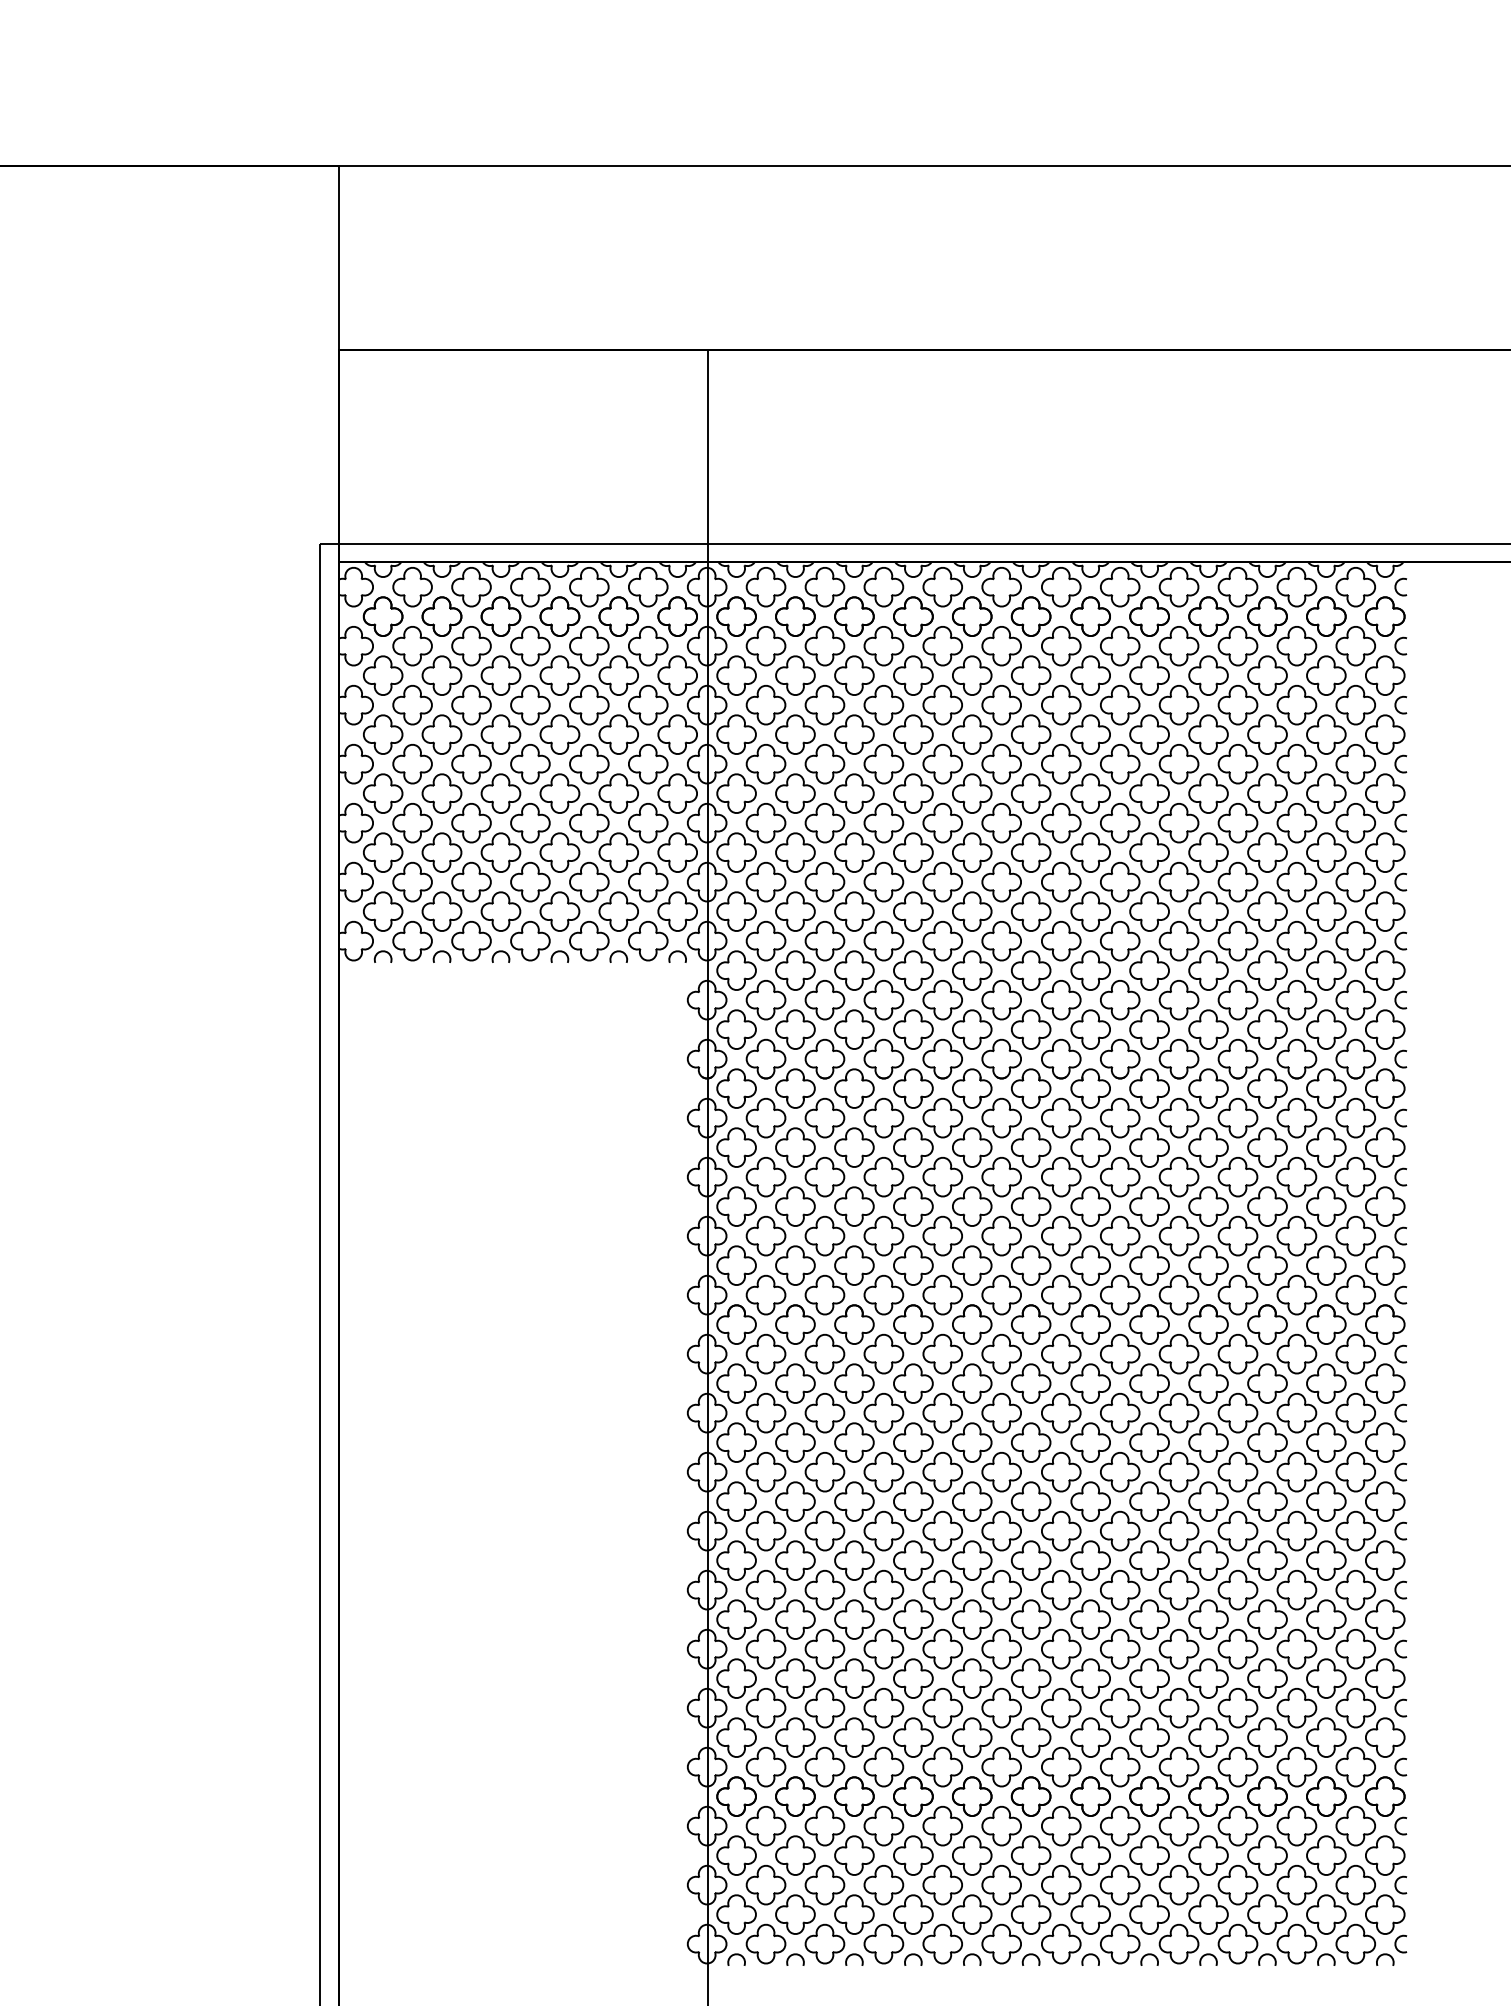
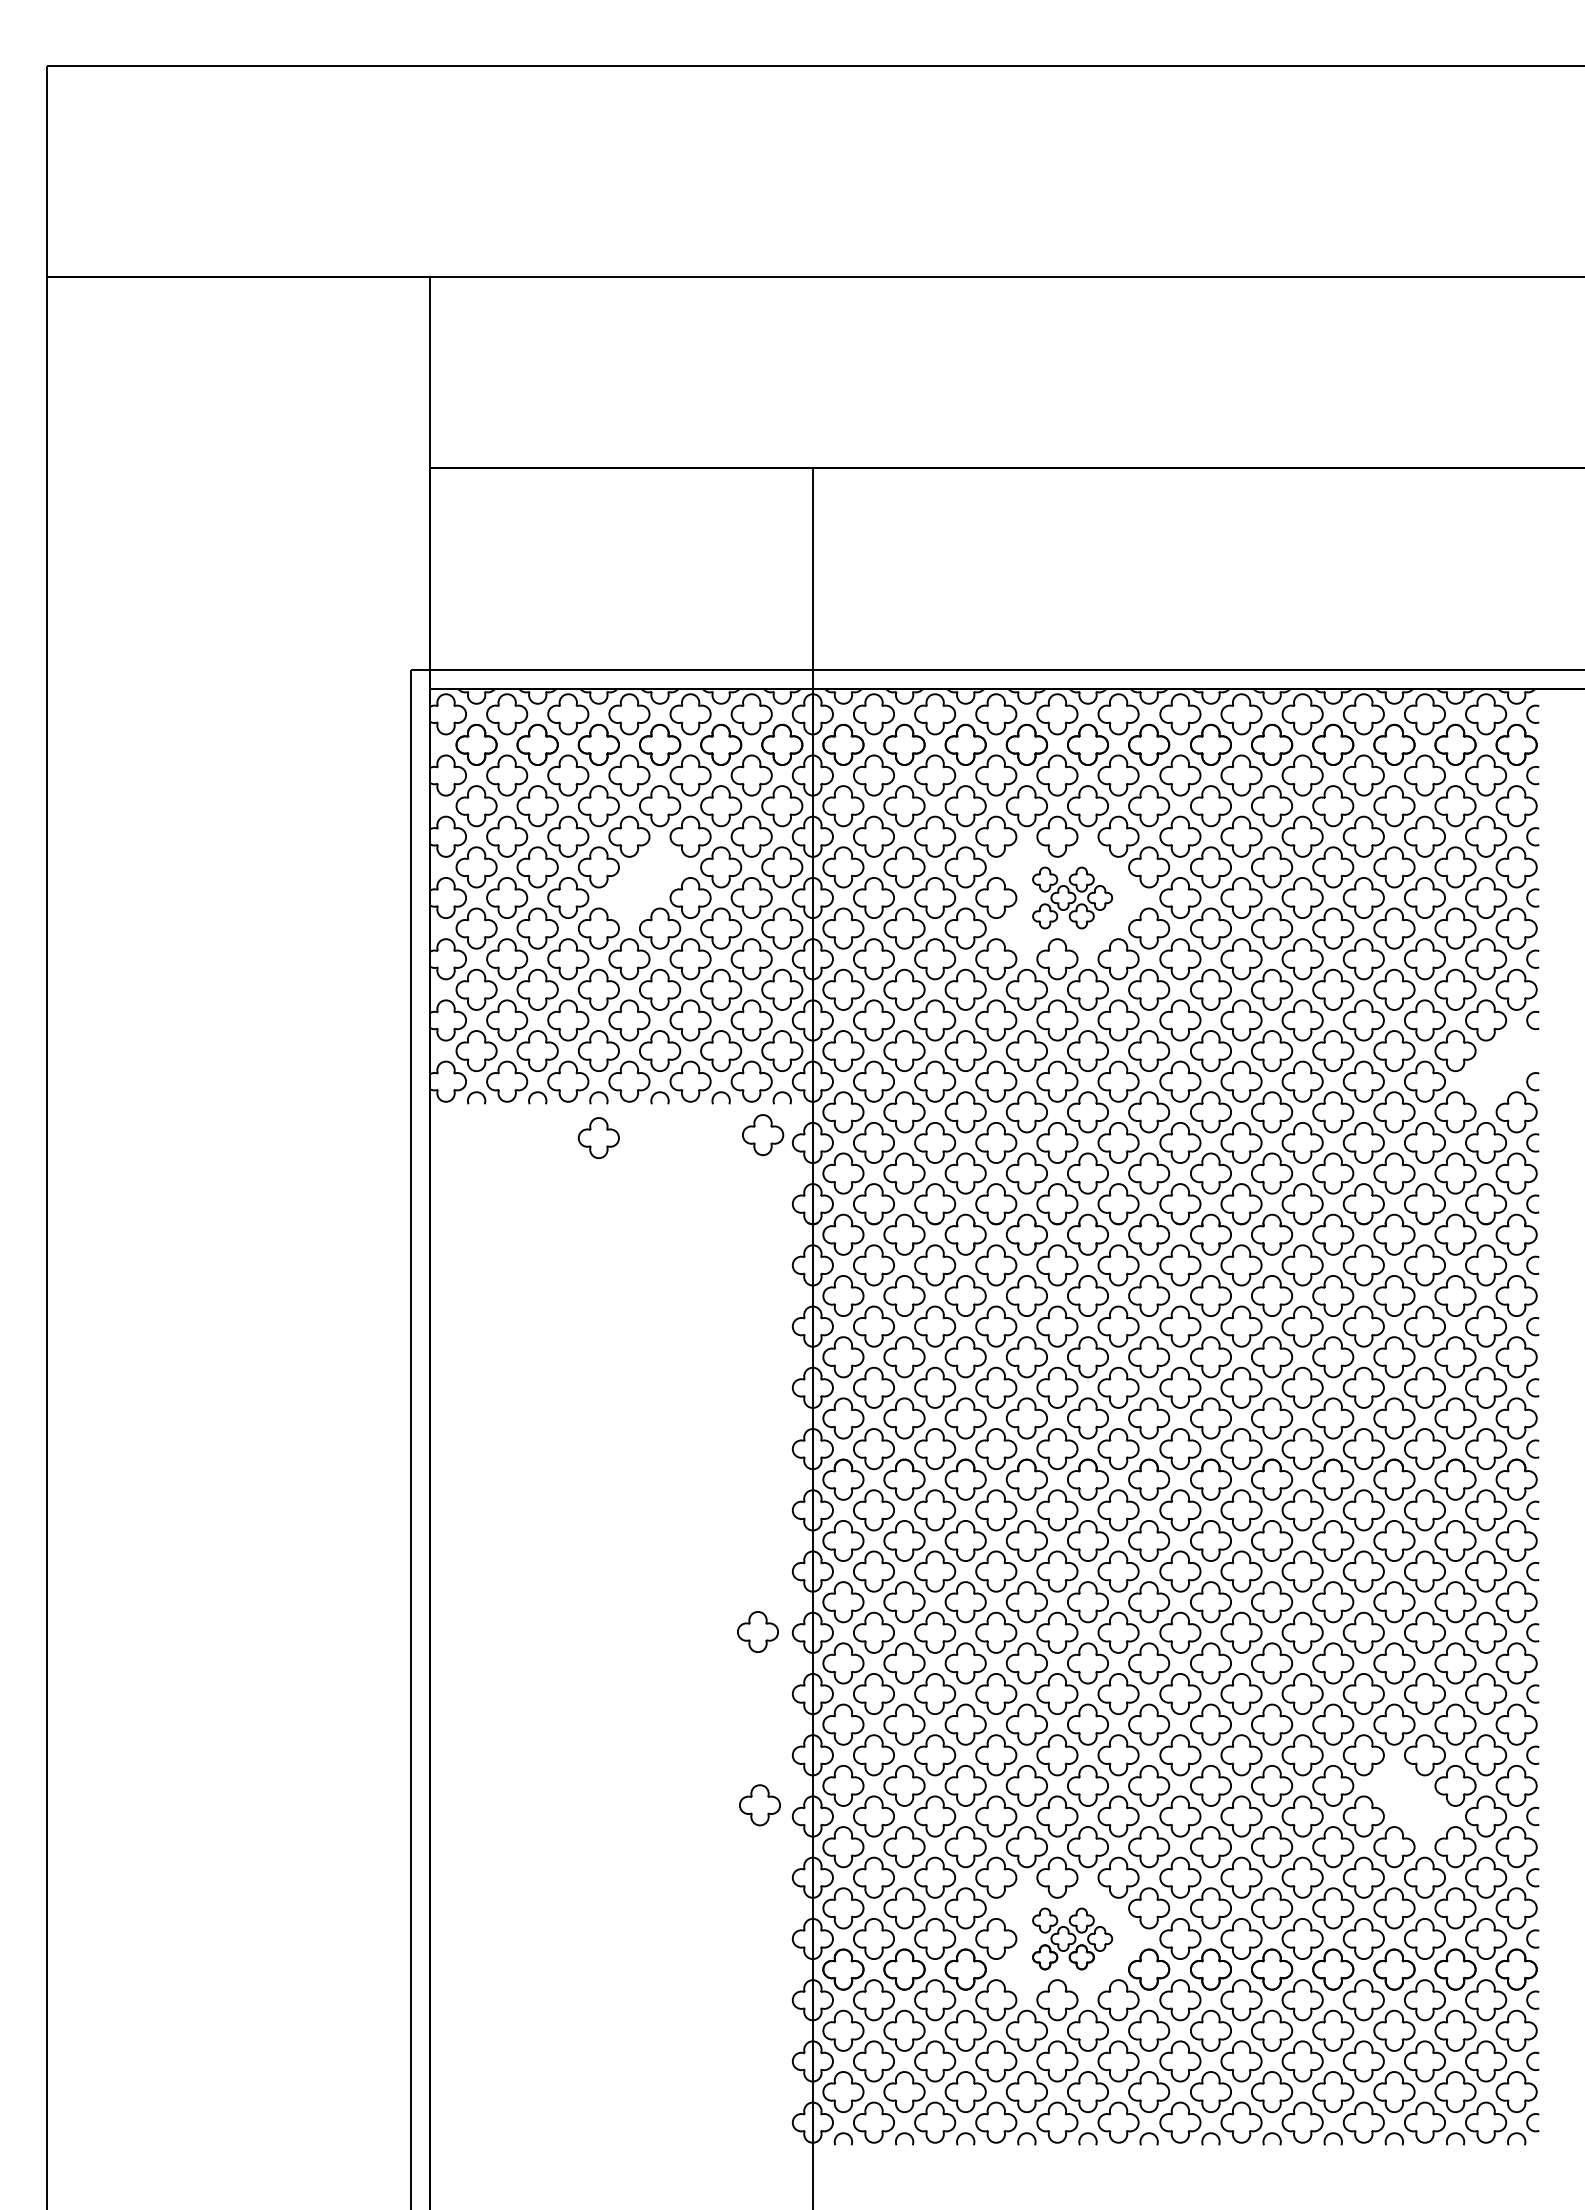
part: (544, 749) -> (644, 882), removed
part: (957, 763) -> (1072, 897), size x0.6
part: (1370, 926) -> (1501, 1066), removed
part: (659, 992) -> (763, 1134), added
part: (500, 994) -> (598, 1137), added
part: (653, 1470) -> (757, 1631), added
part: (1282, 1634) -> (1409, 1801), removed
part: (655, 1638) -> (759, 1805), added
part: (957, 1766) -> (1072, 1938), size x0.6

